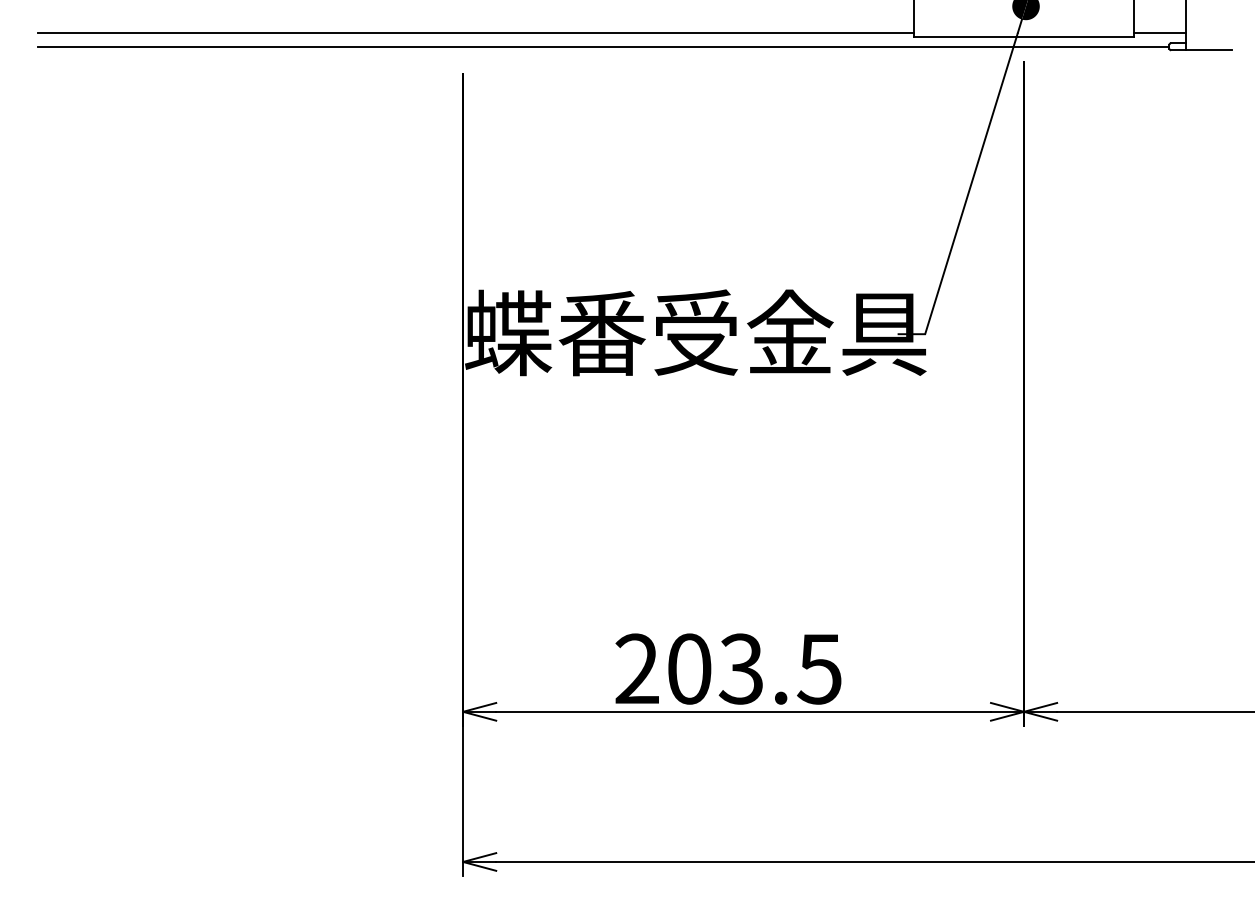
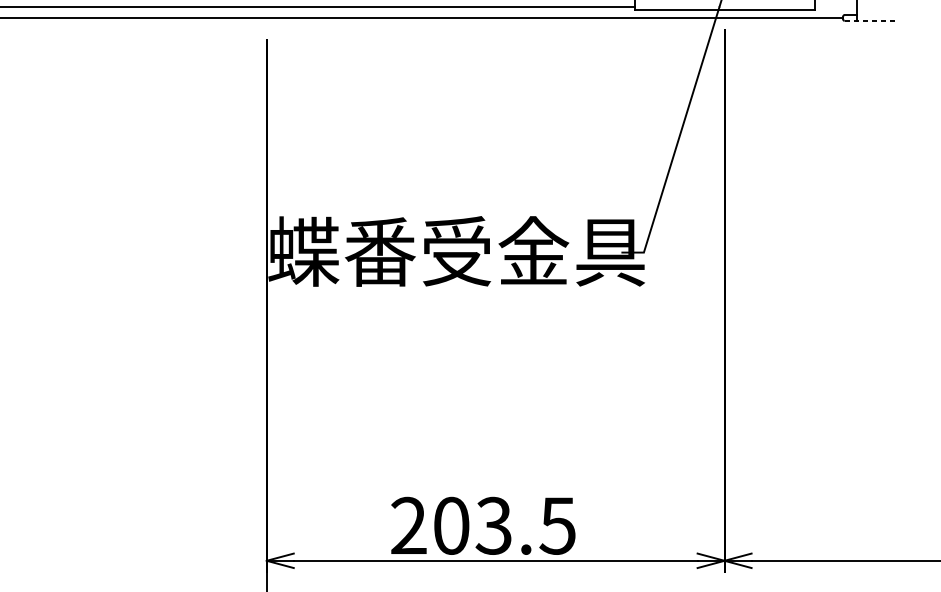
line: (1160, 33) -> (835, 7), removed
line: (1201, 50) -> (869, 21), solid -> dashed

